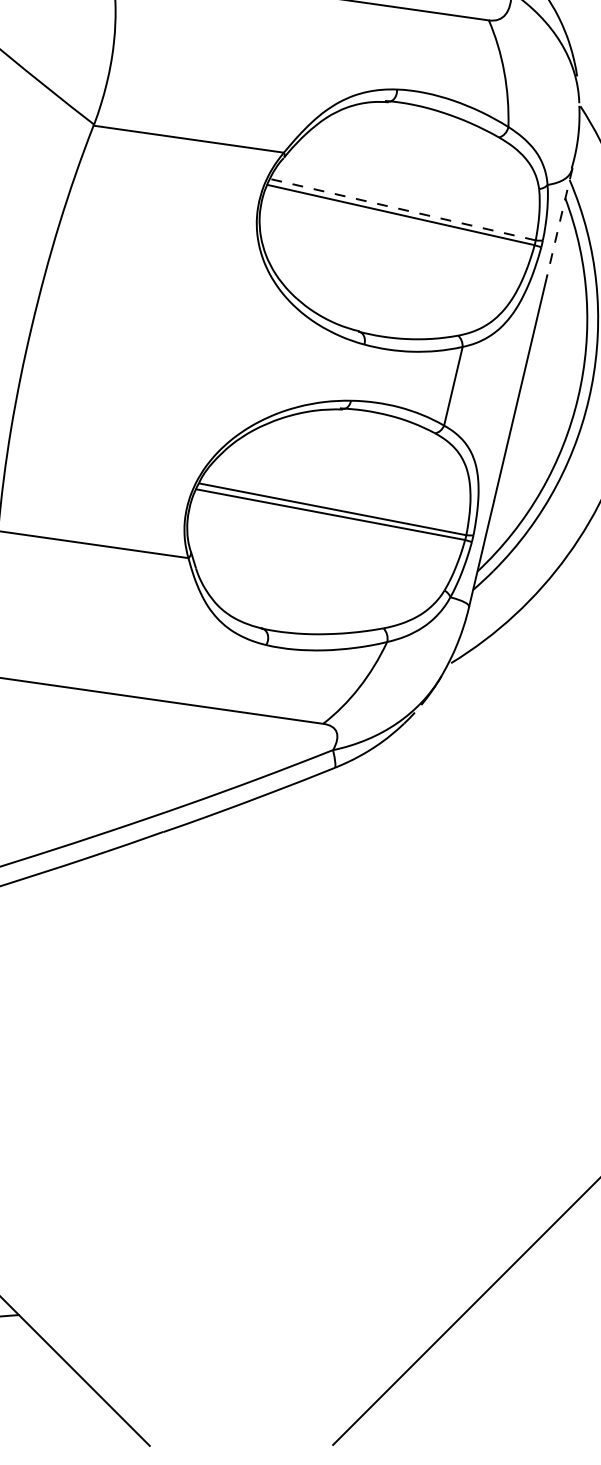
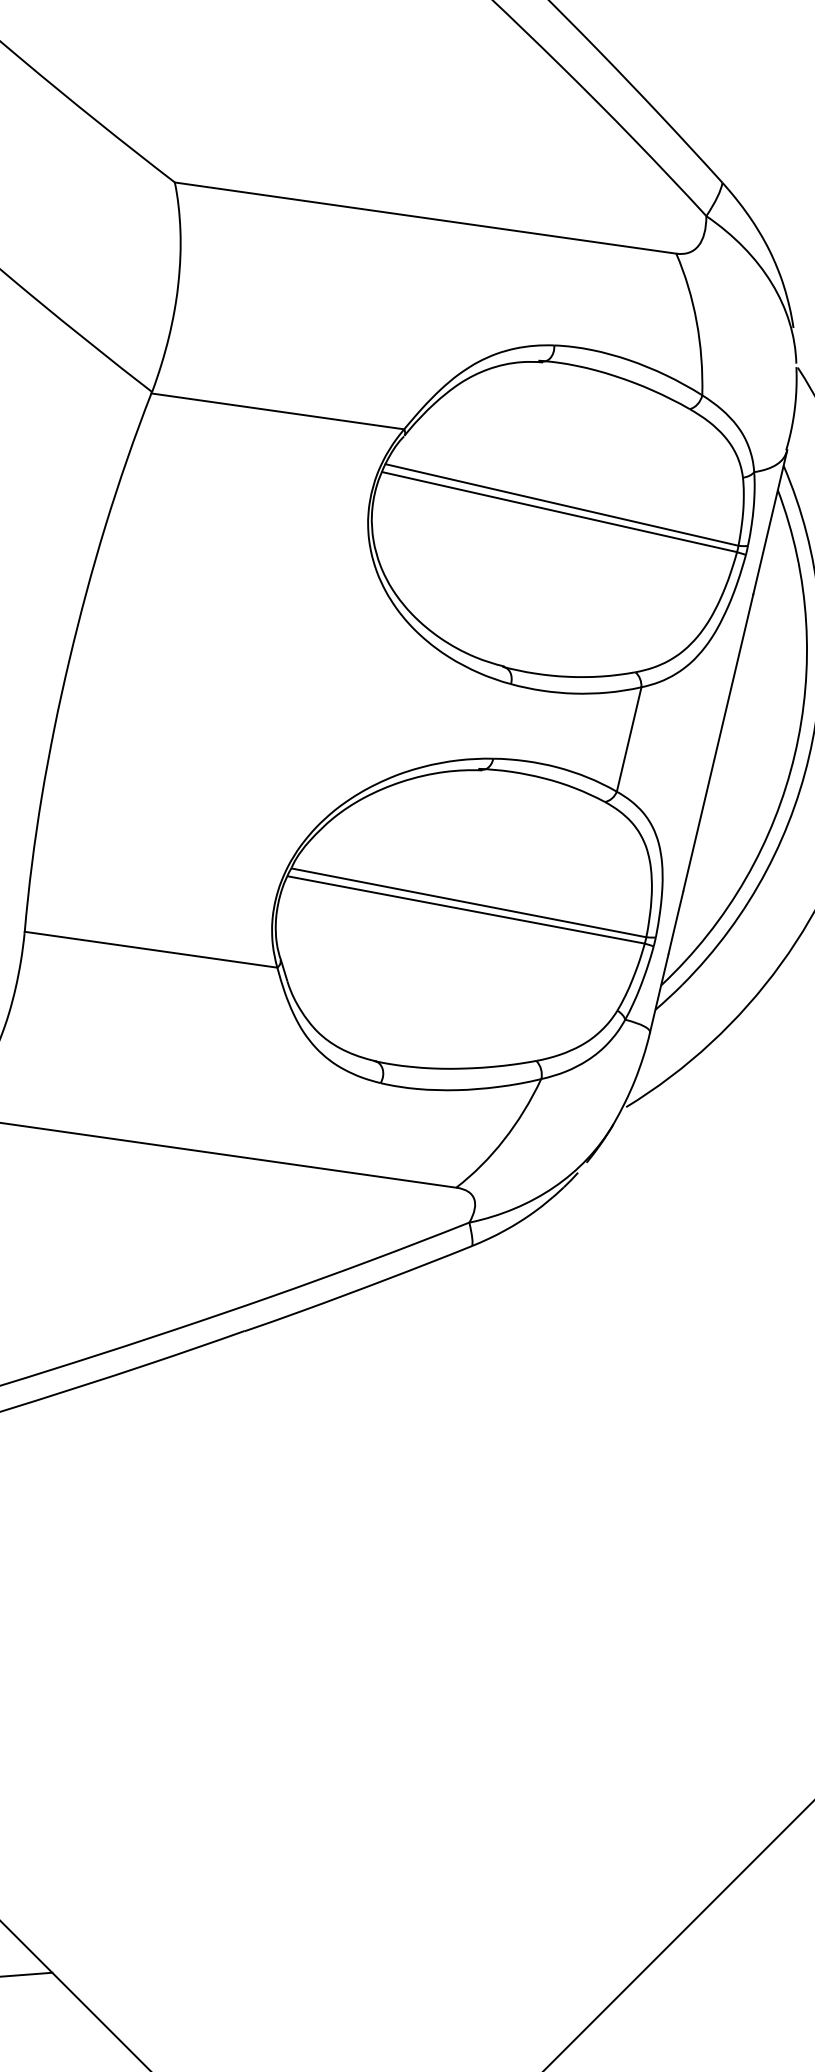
line: (402, 209) -> (561, 504), dashed -> solid
line: (559, 222) -> (770, 522), dashed -> solid

